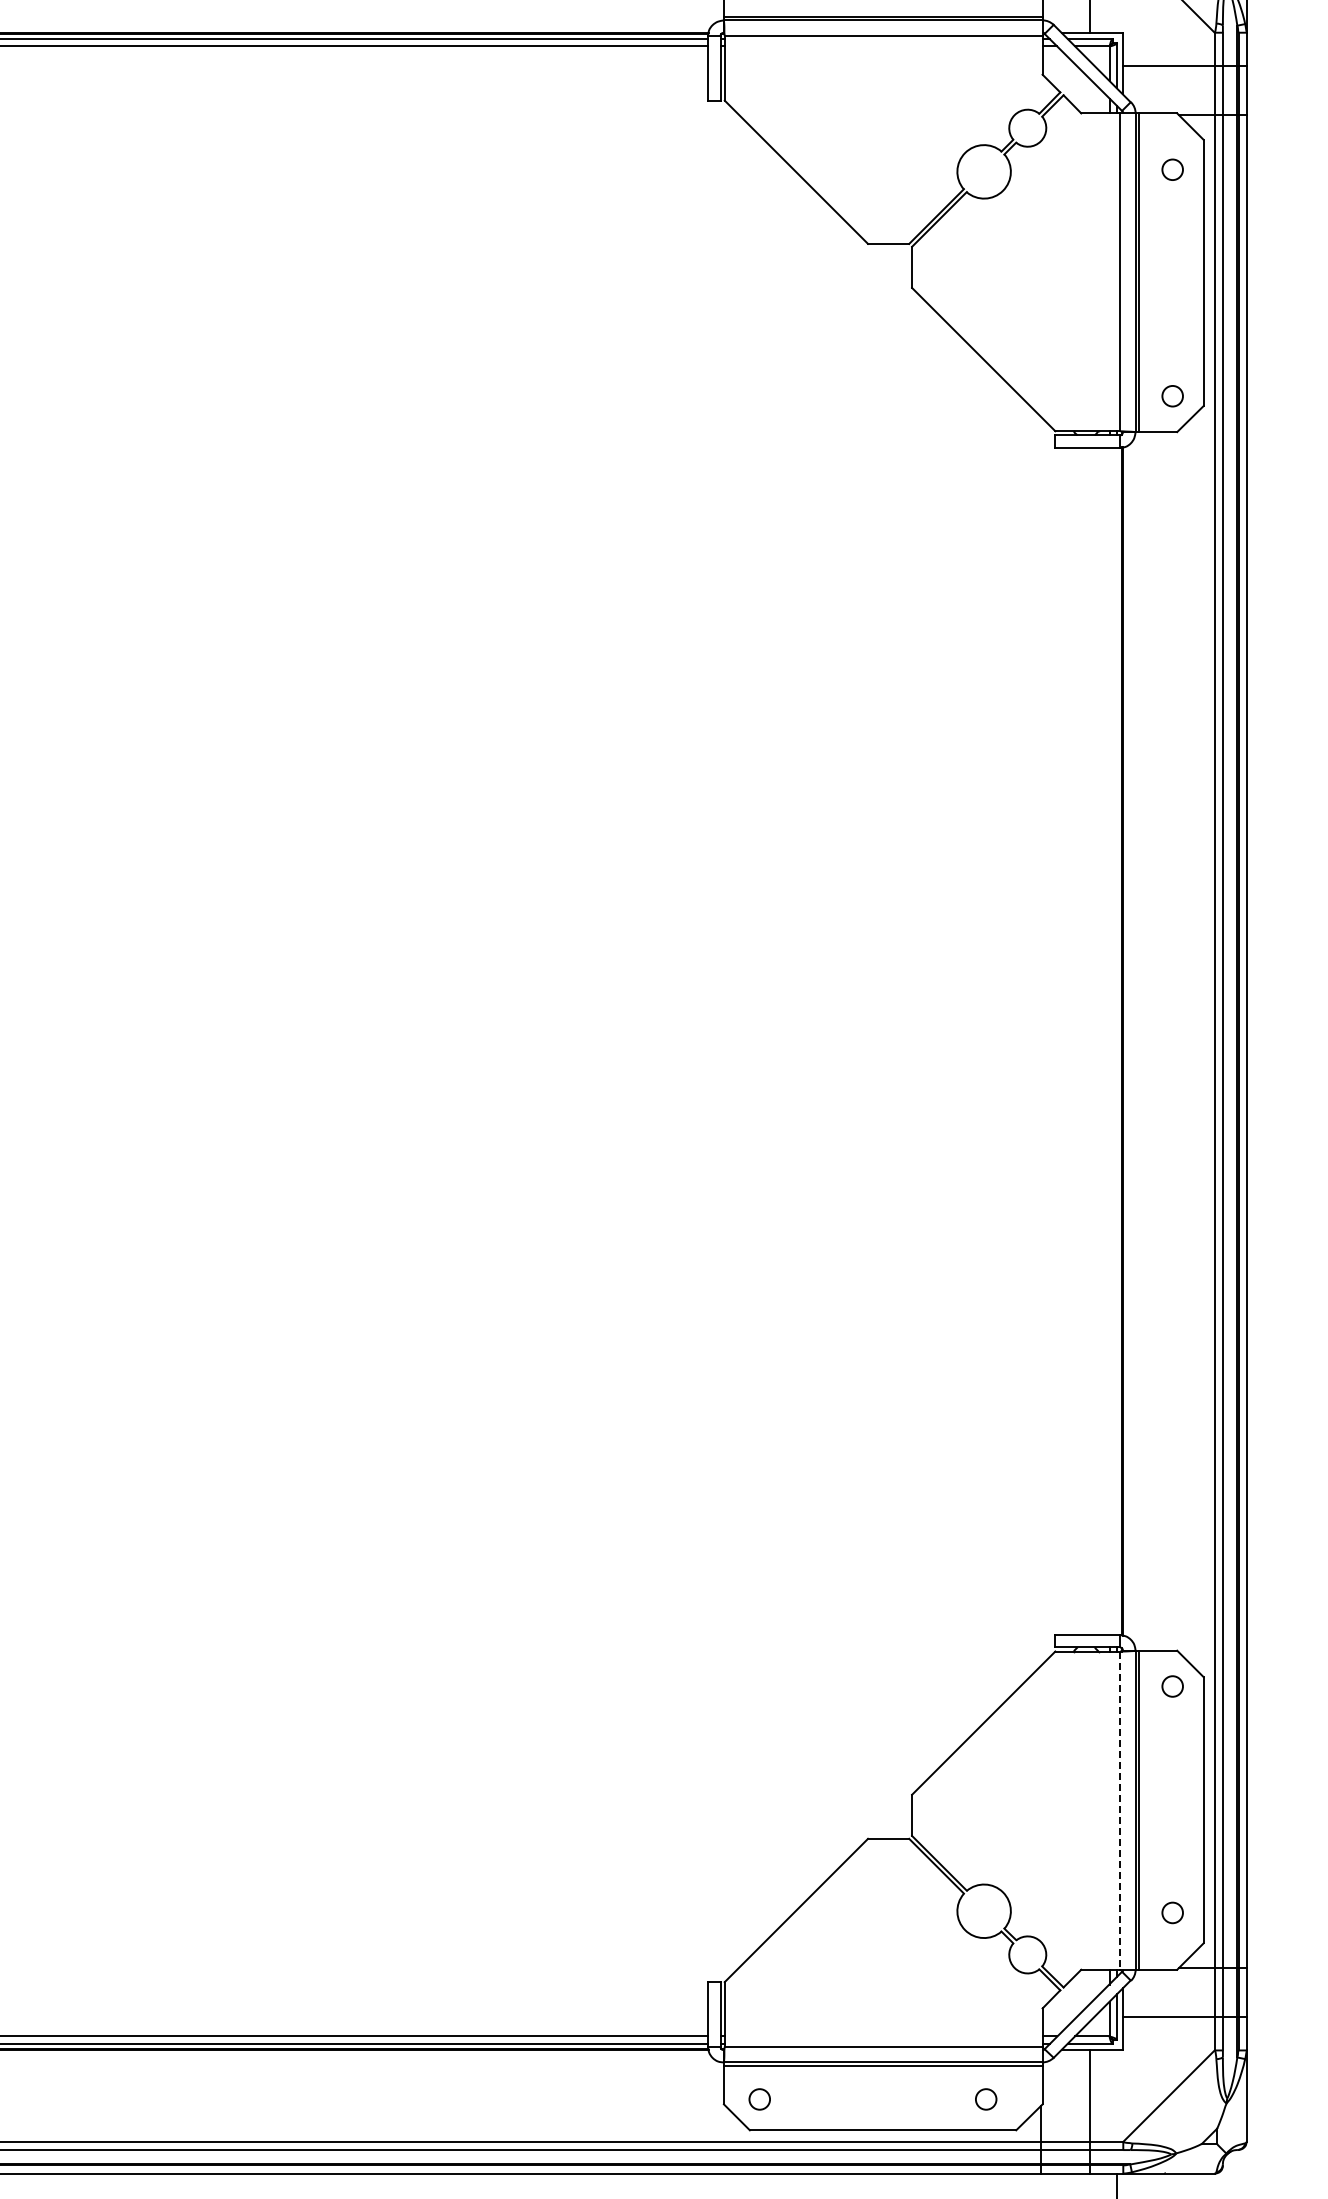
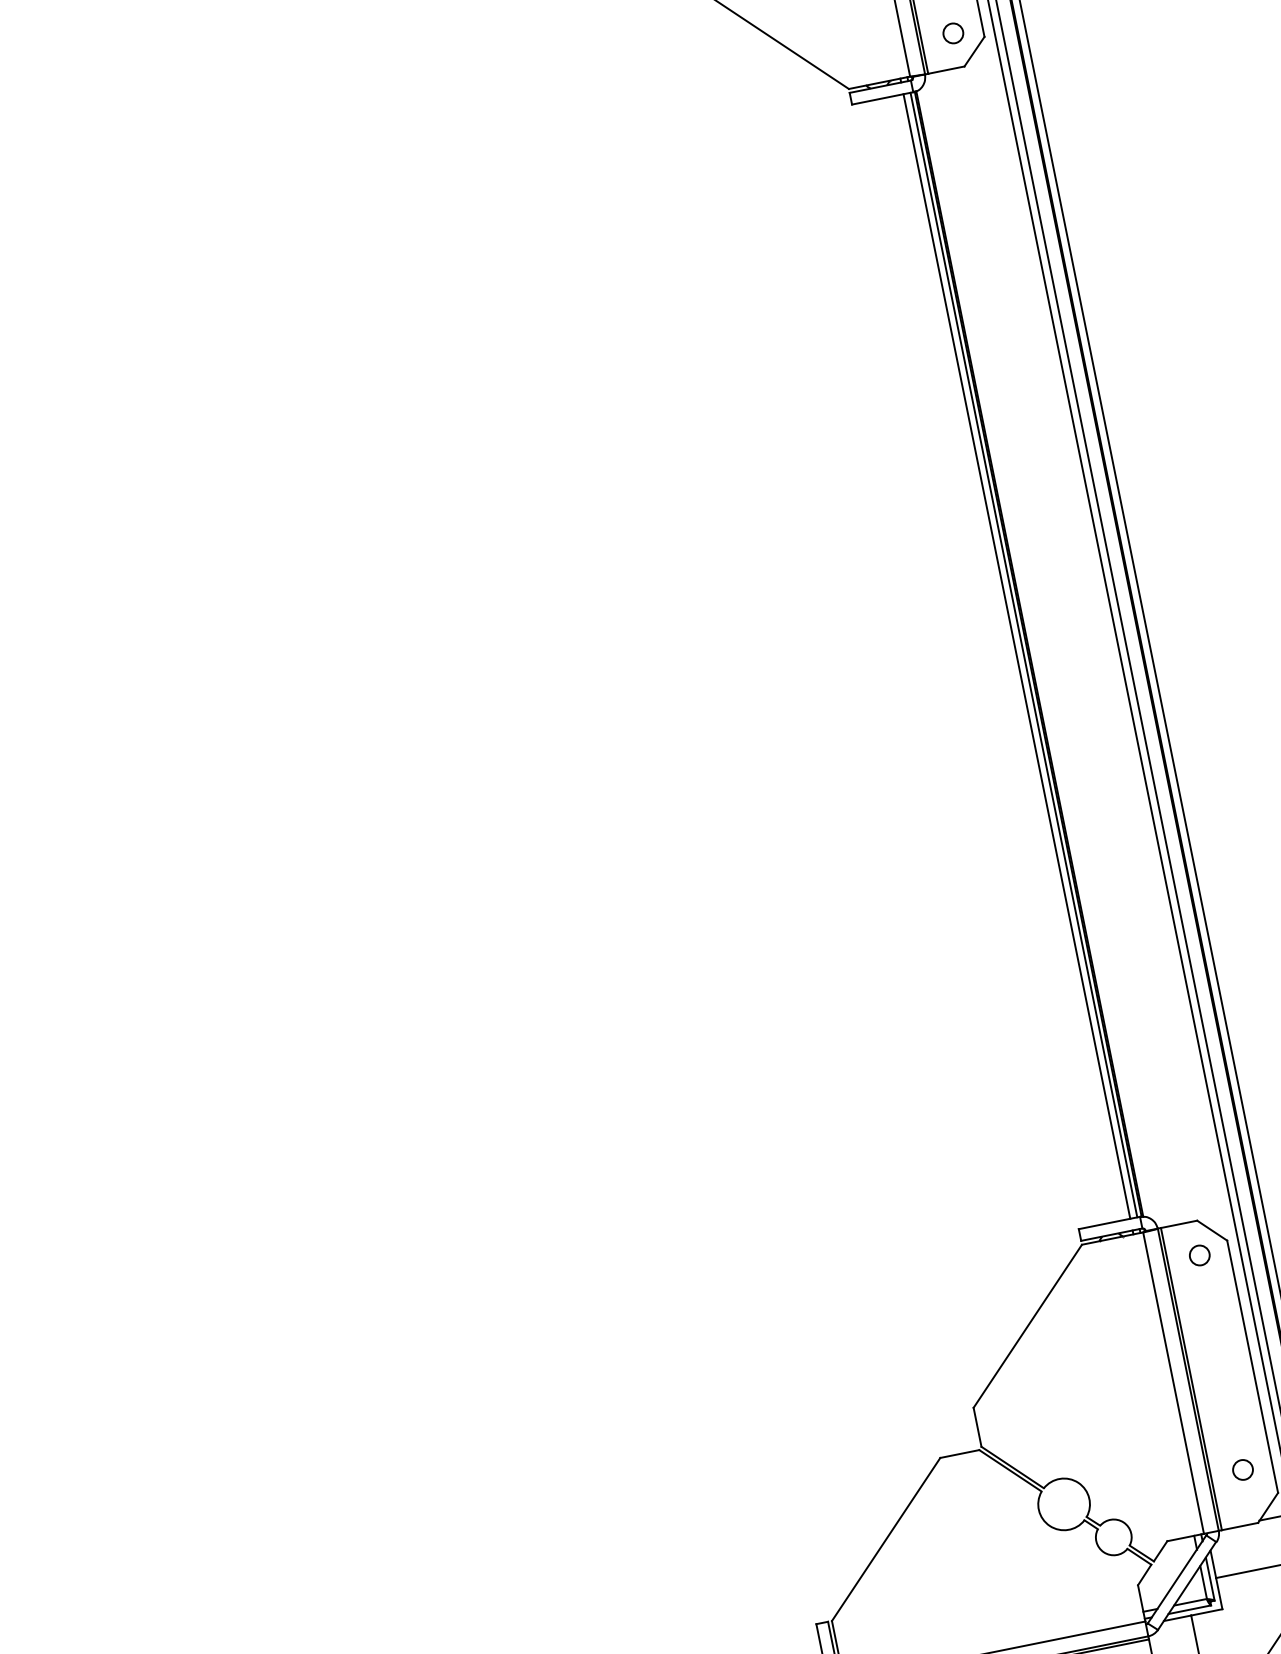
line: (1109, 1041) -> (1016, 656), added
line: (1117, 1041) -> (1024, 655), added
line: (1120, 1811) -> (1174, 1383), dashed -> solid

